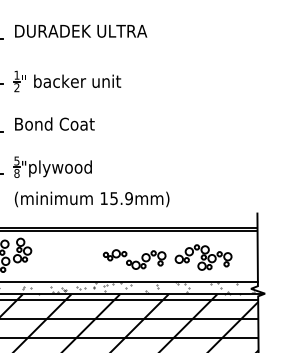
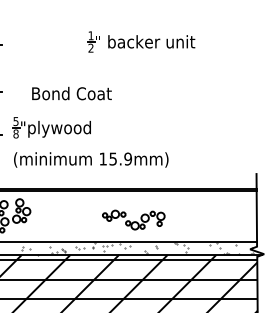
part: (67, 81) -> (141, 42), moved
text: (54, 123) -> (71, 93), moved
part: (203, 257) -> (202, 218), removed

